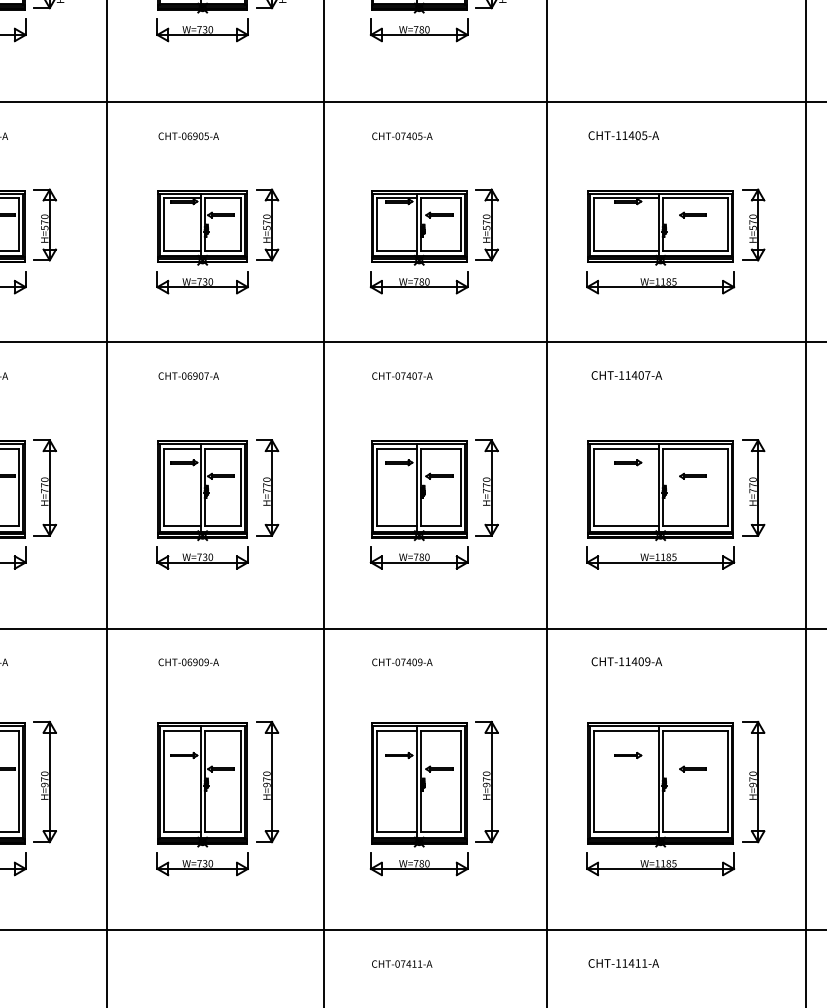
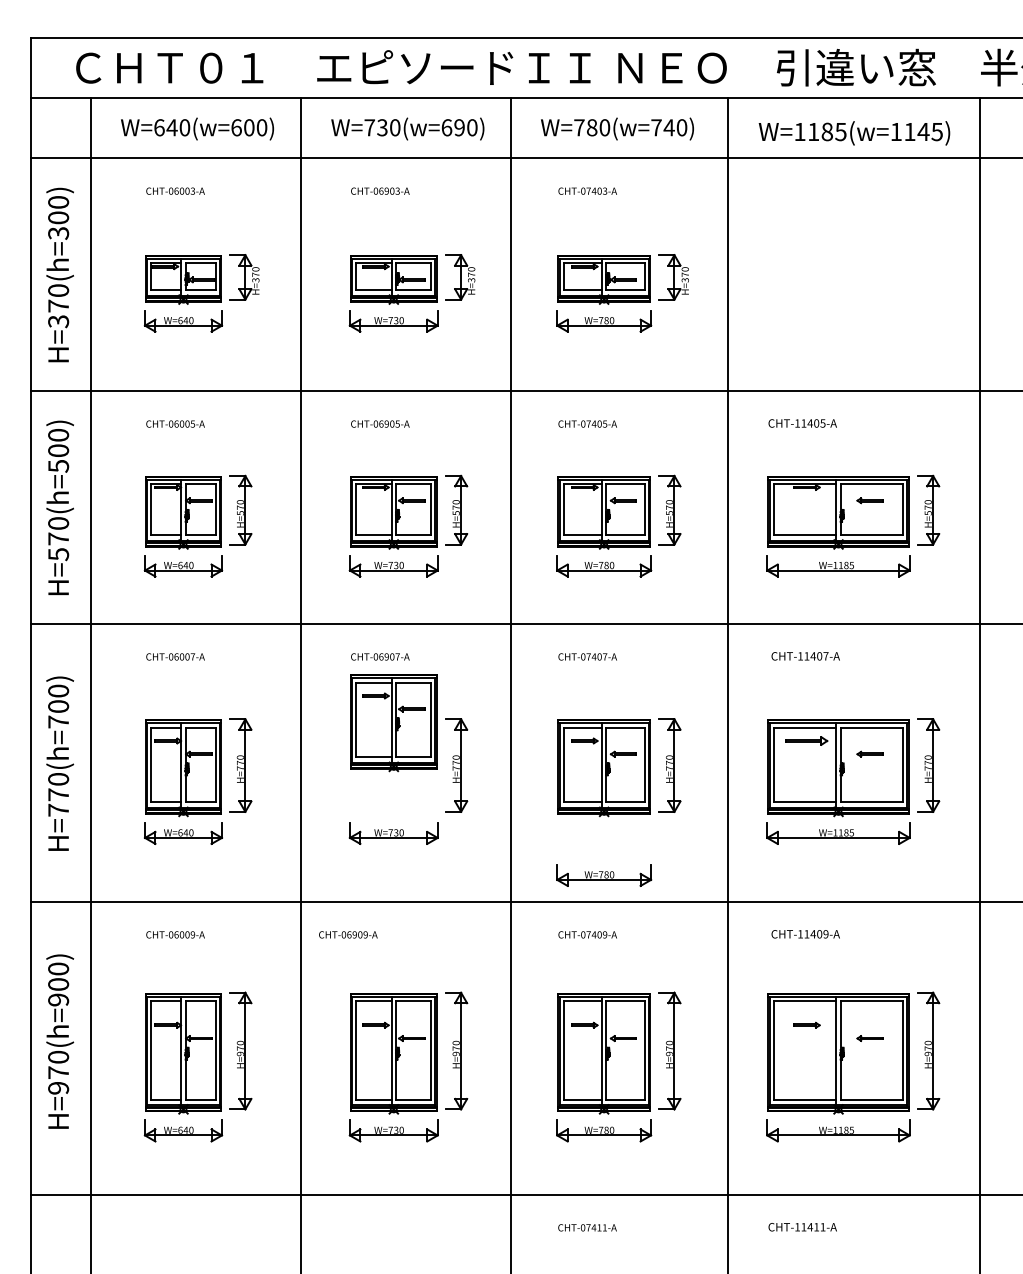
part: (627, 462) -> (806, 740), size x1.6
part: (202, 491) -> (393, 723), moved
part: (419, 557) -> (604, 875), moved
text: (188, 661) -> (348, 934), moved

